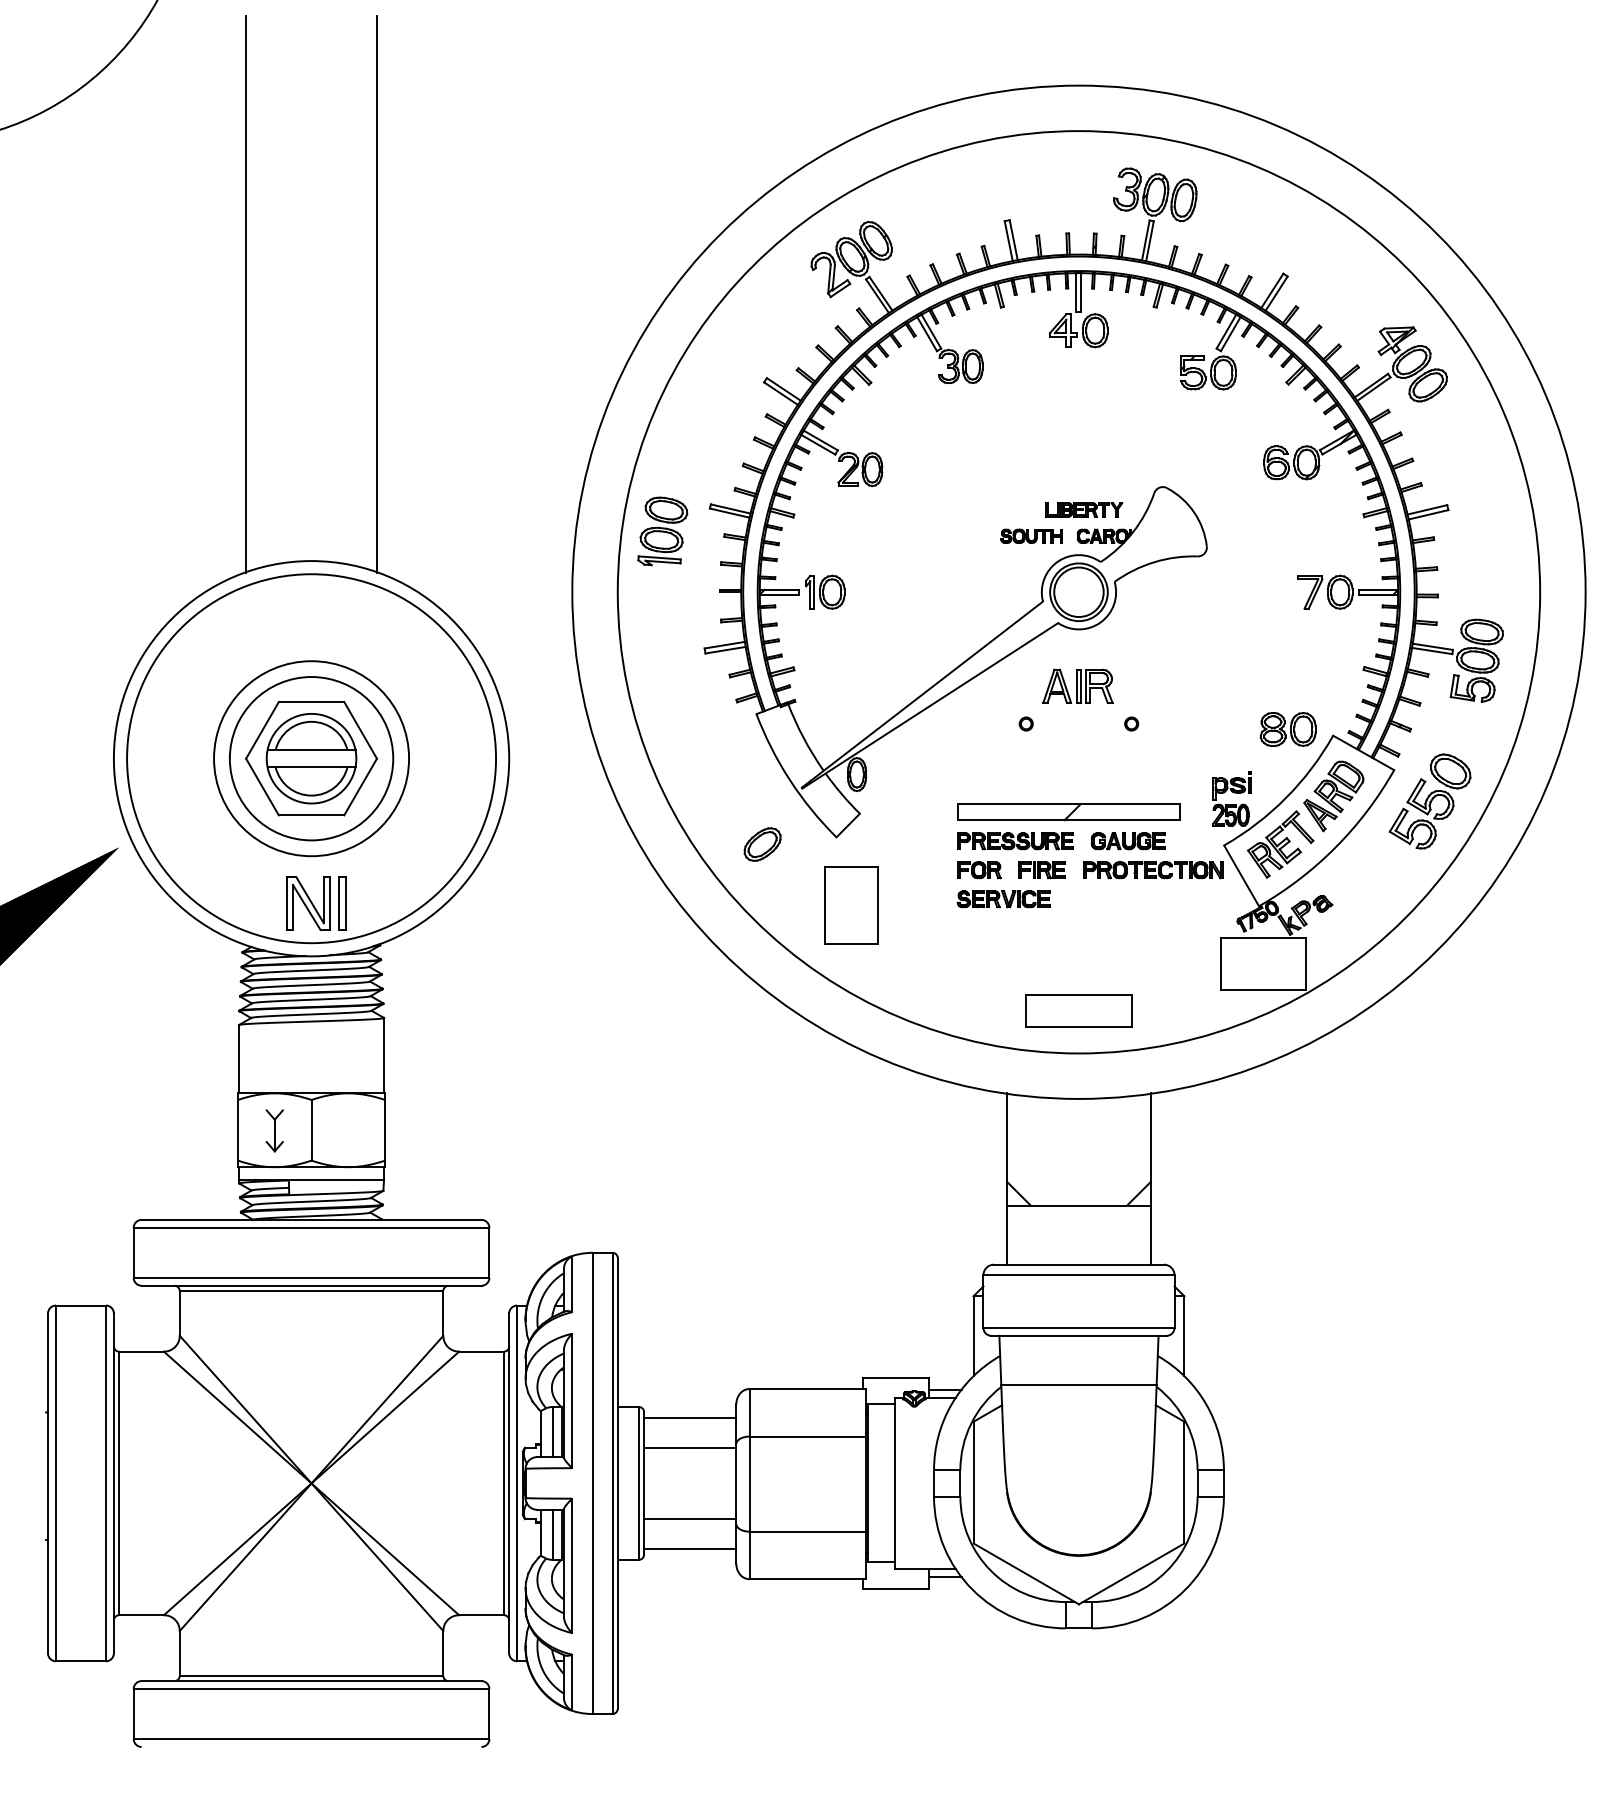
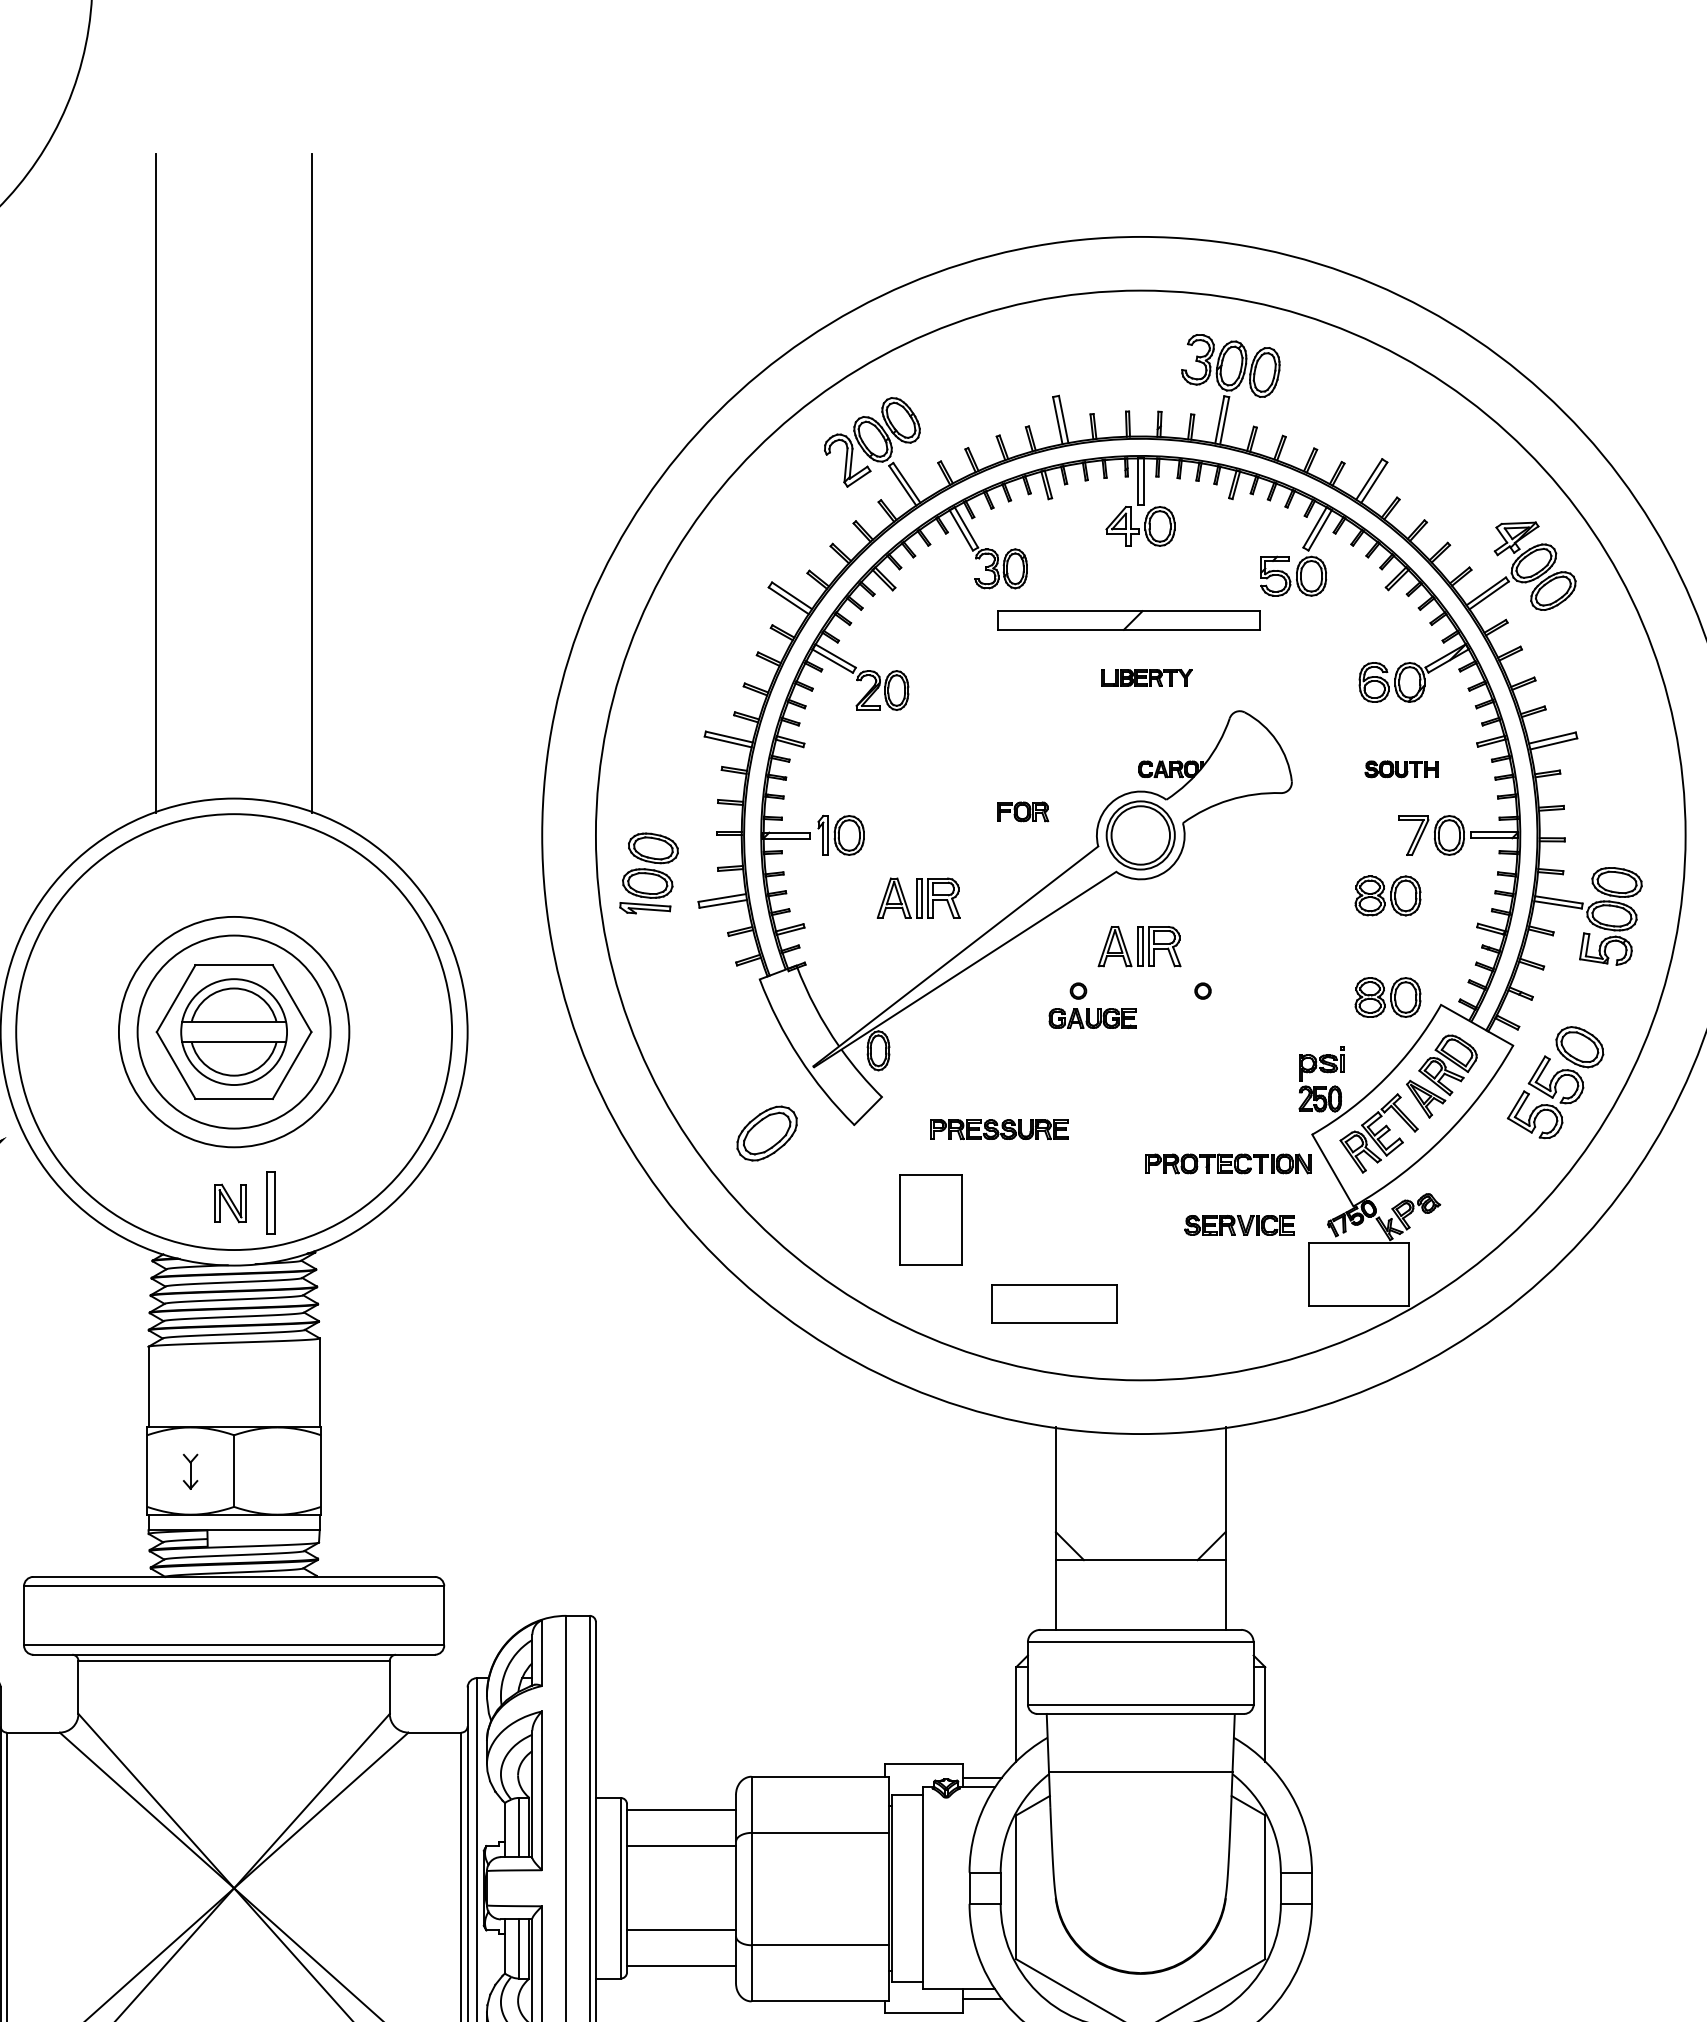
part: (1084, 509) -> (1147, 677), moved
part: (662, 531) -> (648, 873), moved
part: (1031, 535) -> (1401, 768), moved
part: (1287, 643) -> (1387, 895), added
part: (890, 644) -> (918, 897), added
part: (1068, 812) -> (1128, 620), moved
part: (1015, 841) -> (999, 1129), moved
part: (1127, 841) -> (1091, 1018), moved
part: (762, 844) -> (766, 1133), size x1.4
part: (979, 870) -> (1023, 812), moved
part: (1041, 870) -> (1096, 1164), removed
part: (1003, 899) -> (1239, 1225), moved
part: (308, 903) -> (230, 1203), size x0.6
part: (851, 905) -> (931, 1219), moved
part: (1078, 1010) -> (1053, 1303), moved
part: (274, 1130) -> (190, 1471), size x0.7

